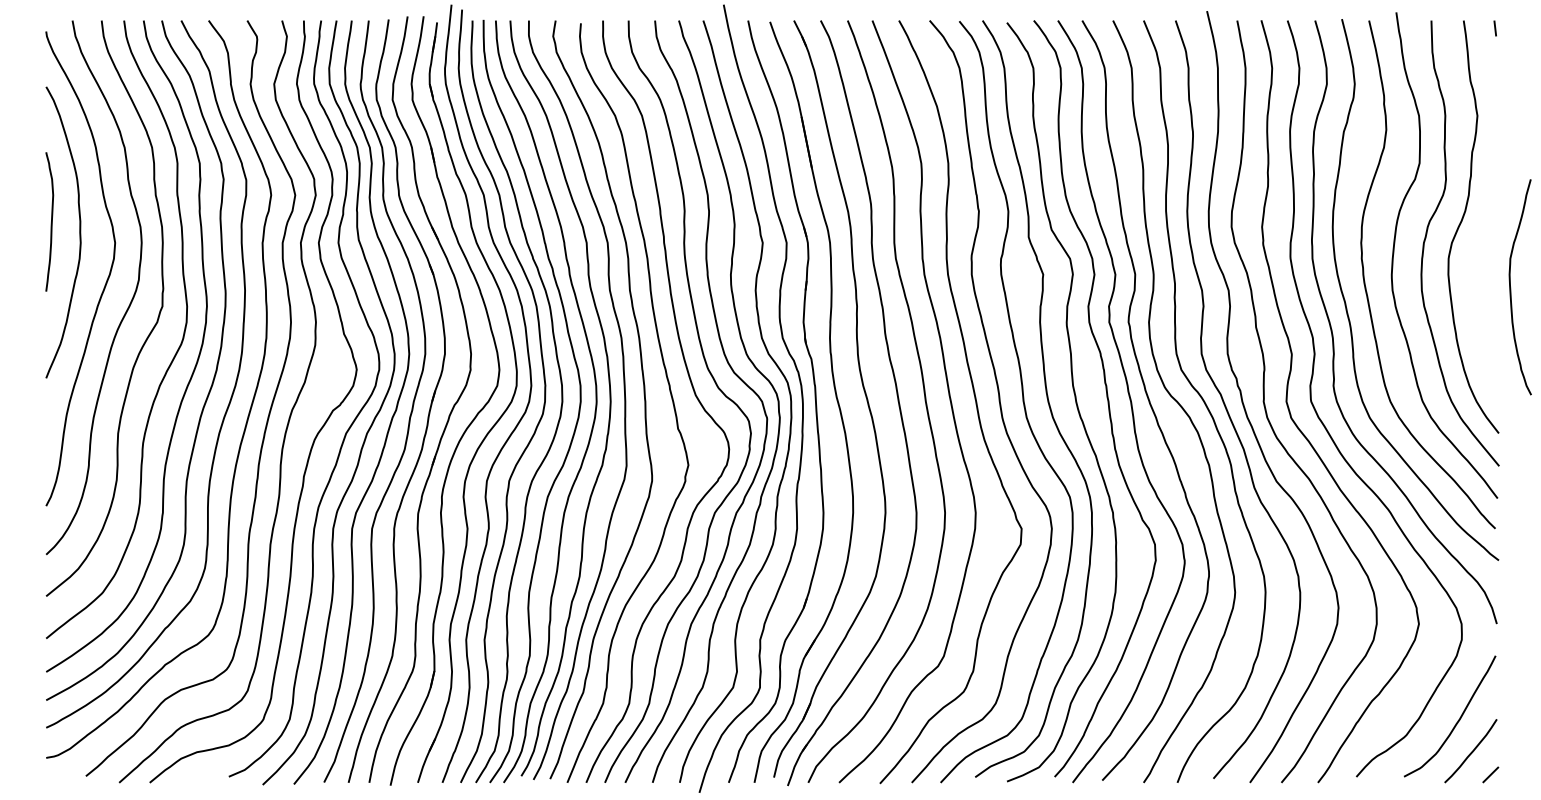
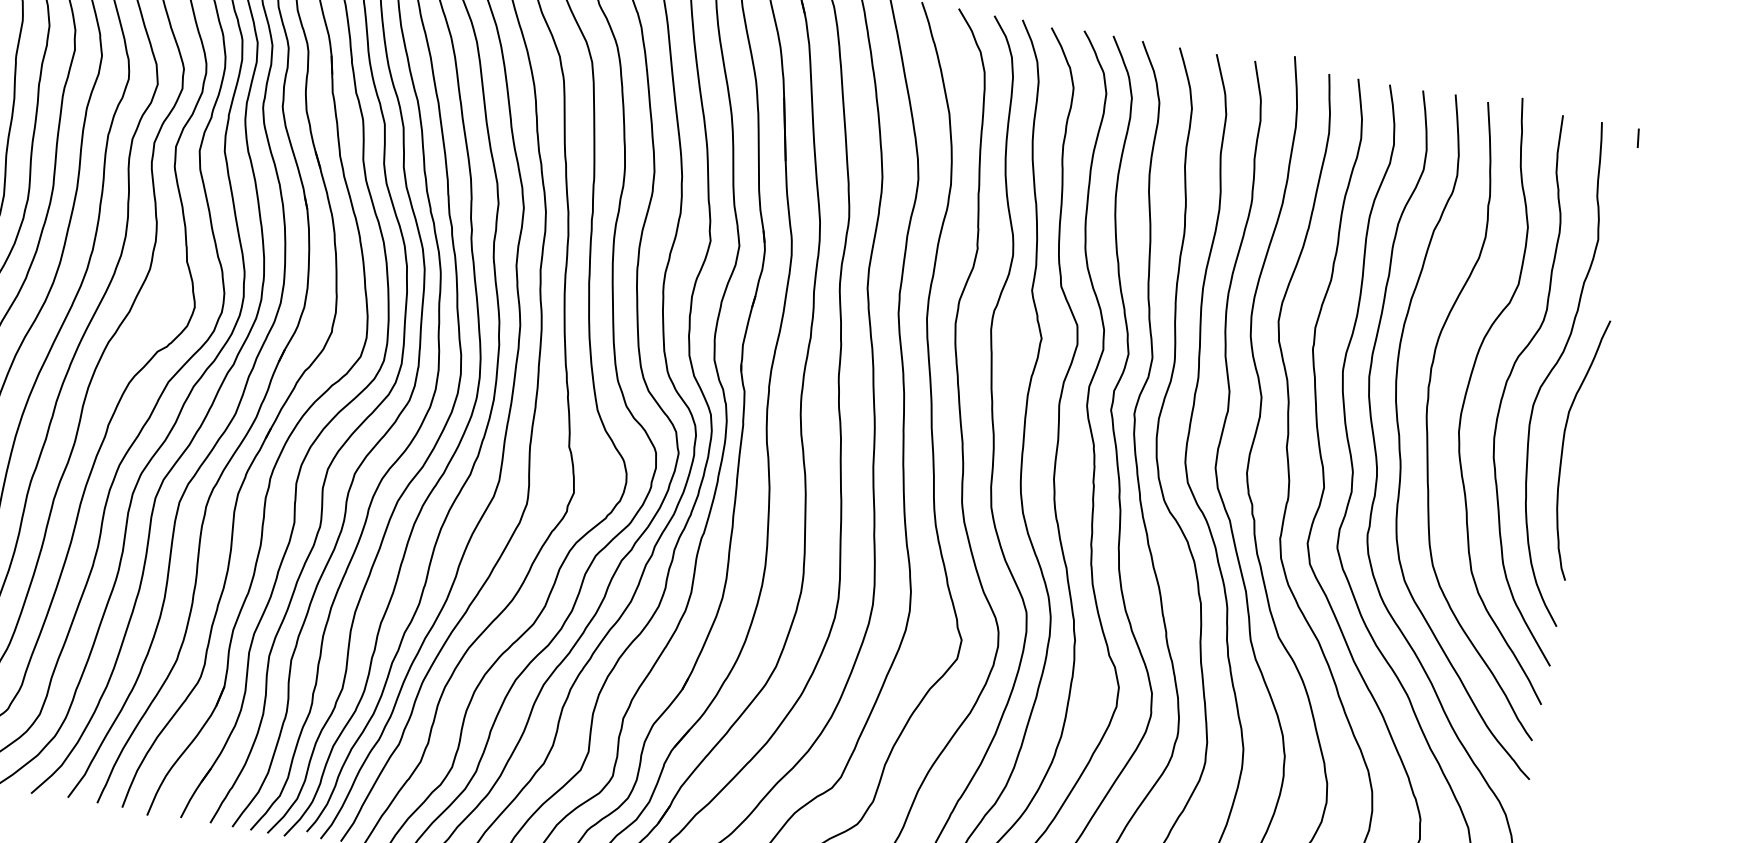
curve: (1511, 287) -> (1564, 446), moved

